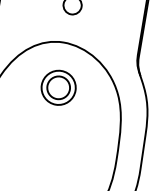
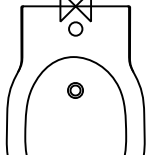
part: (58, 87) -> (75, 90), size x0.6

